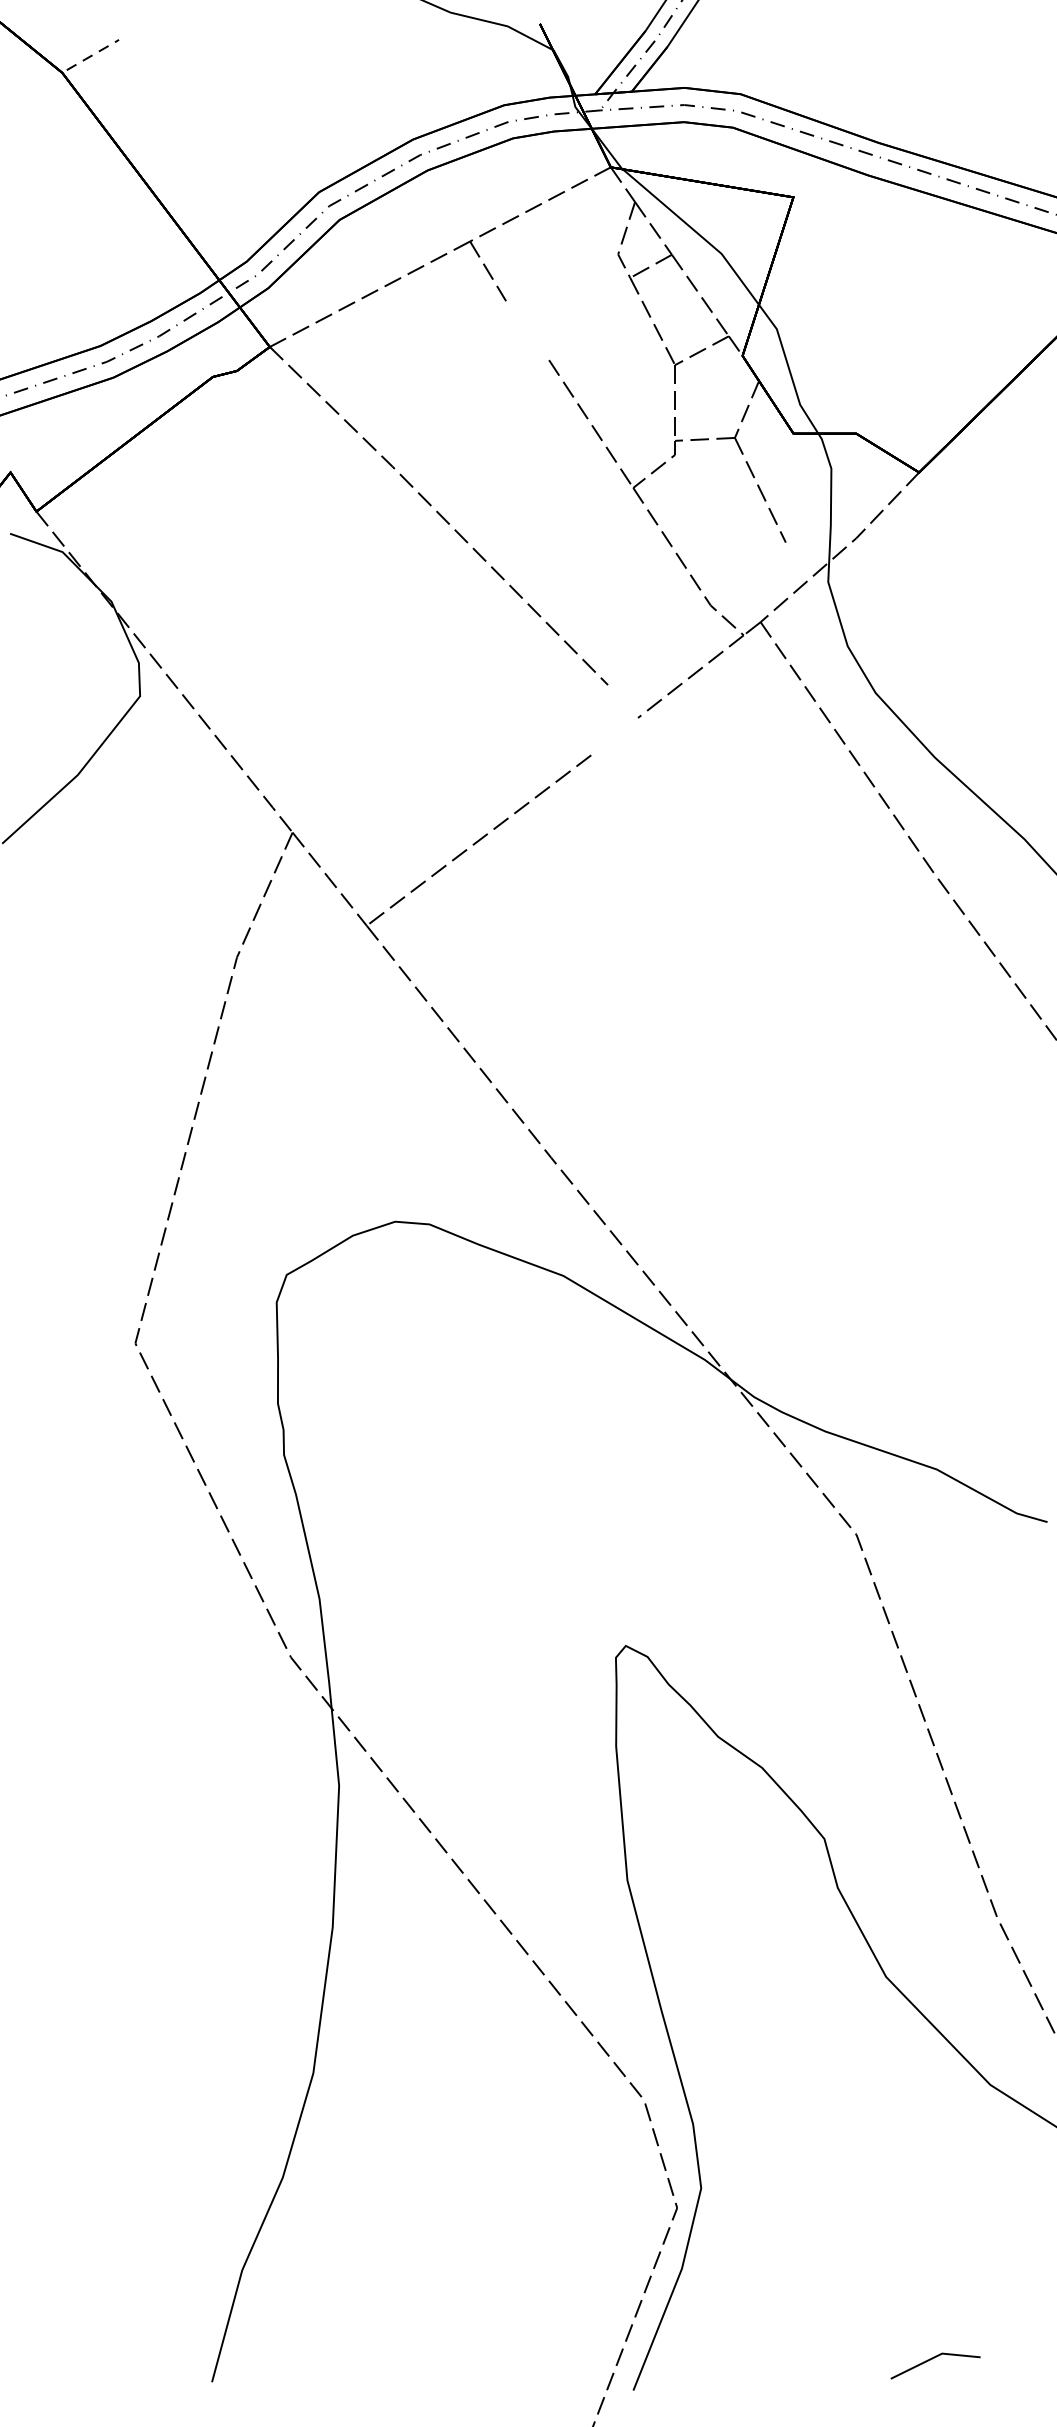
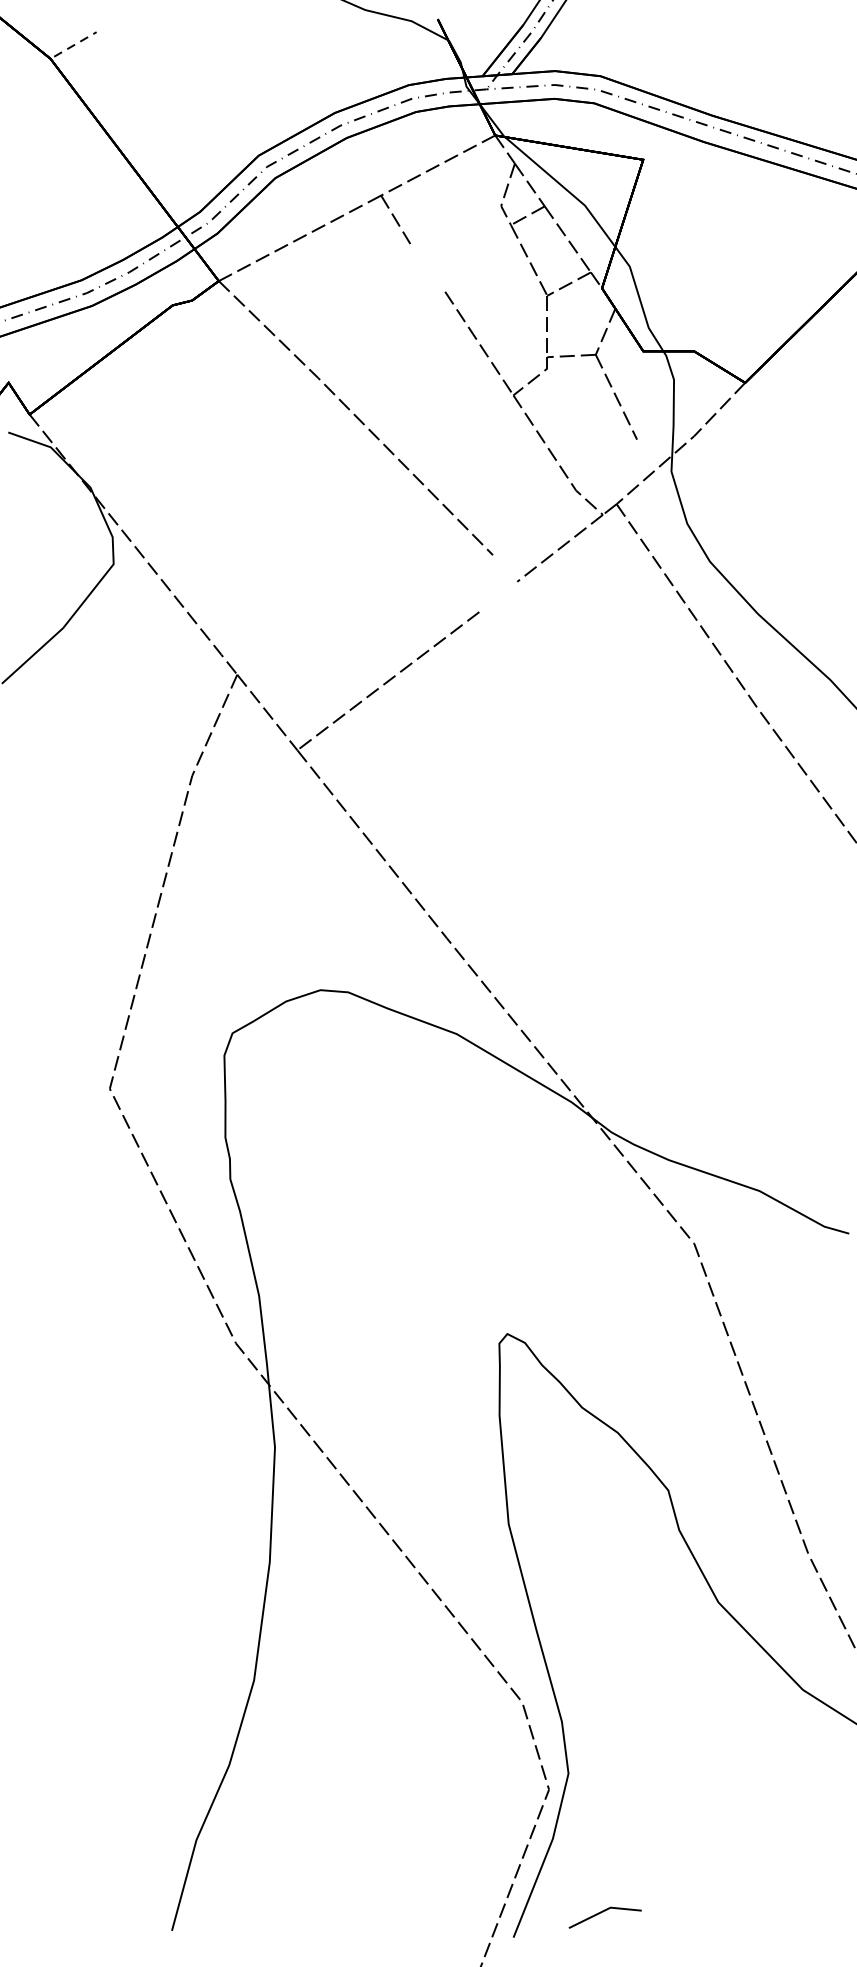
line: (932, 2359) -> (602, 1912), moved

